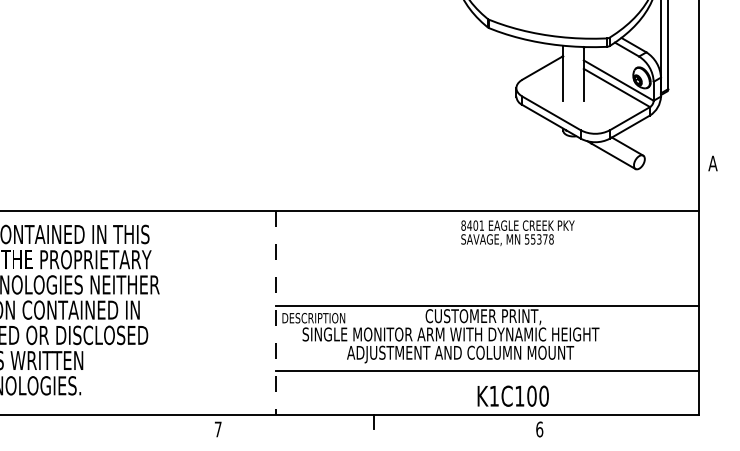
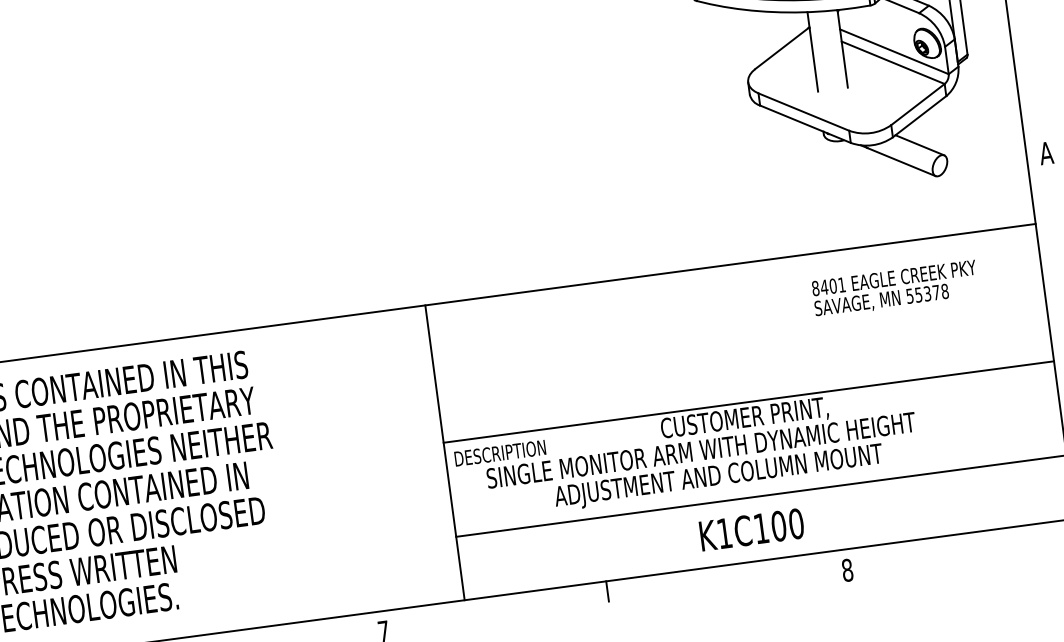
text: (517, 233) -> (894, 289), moved
line: (276, 313) -> (445, 453), dashed -> solid
text: (512, 395) -> (750, 528), moved
text: (539, 429) -> (847, 570), 6 -> 8

